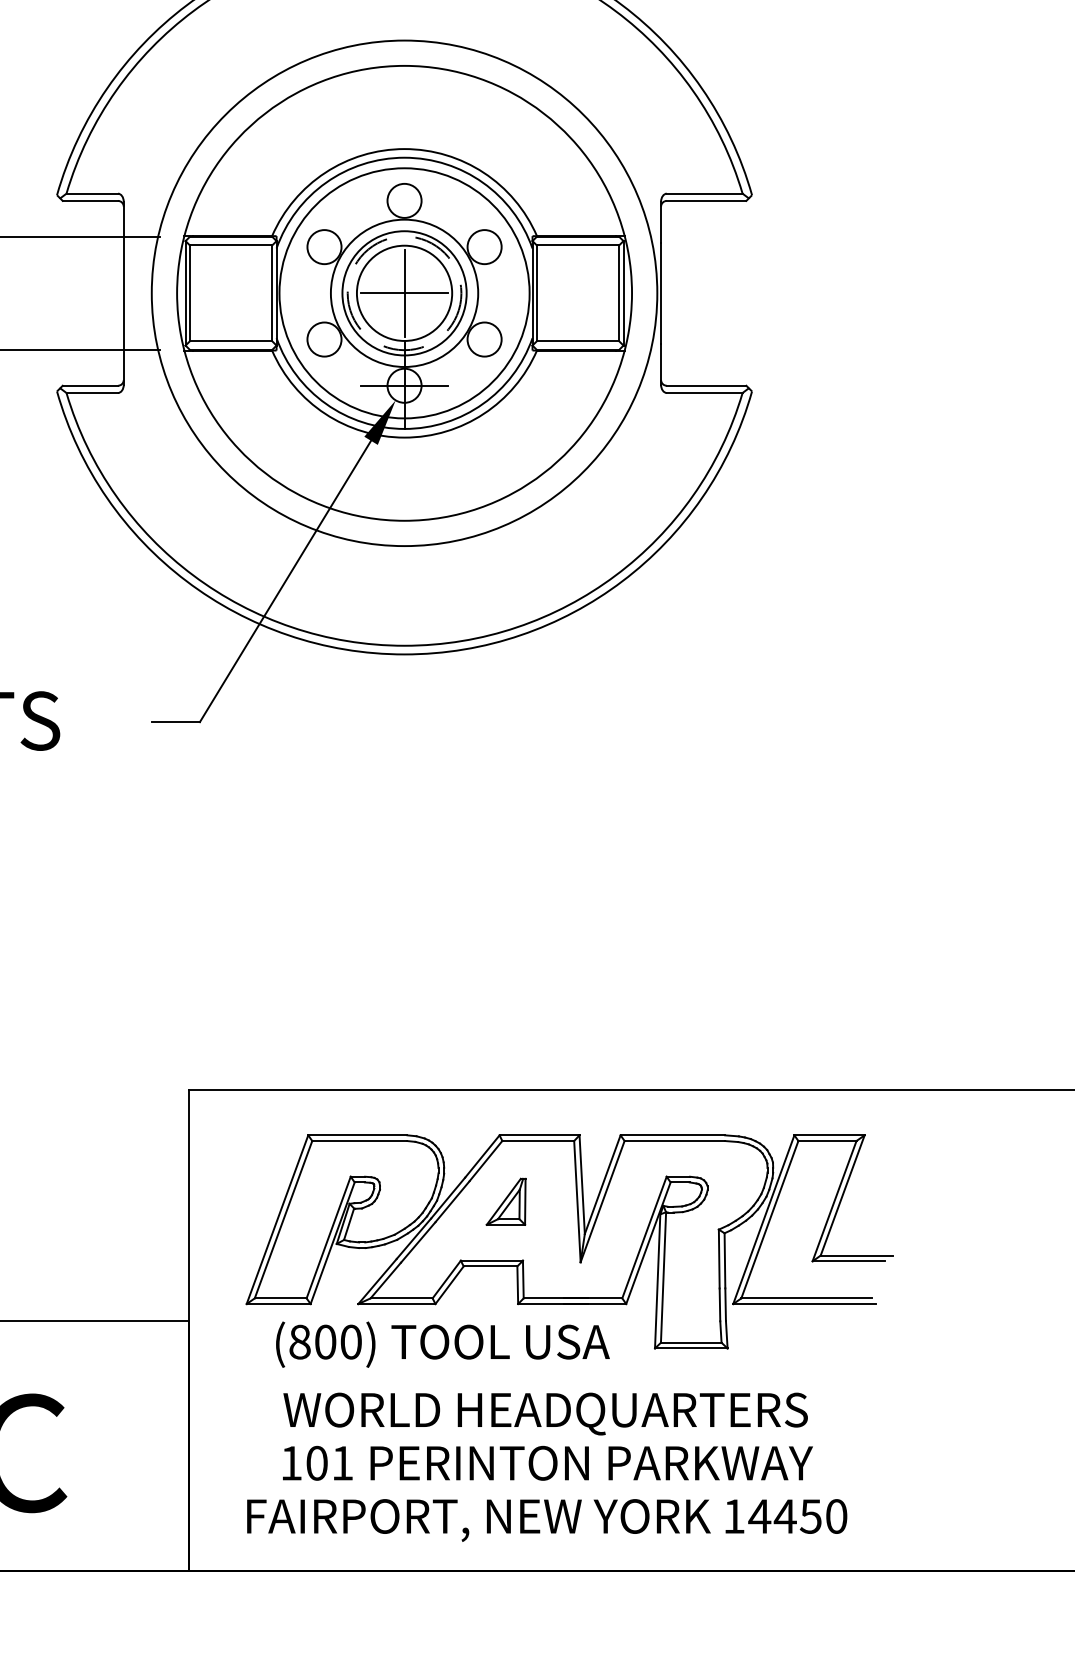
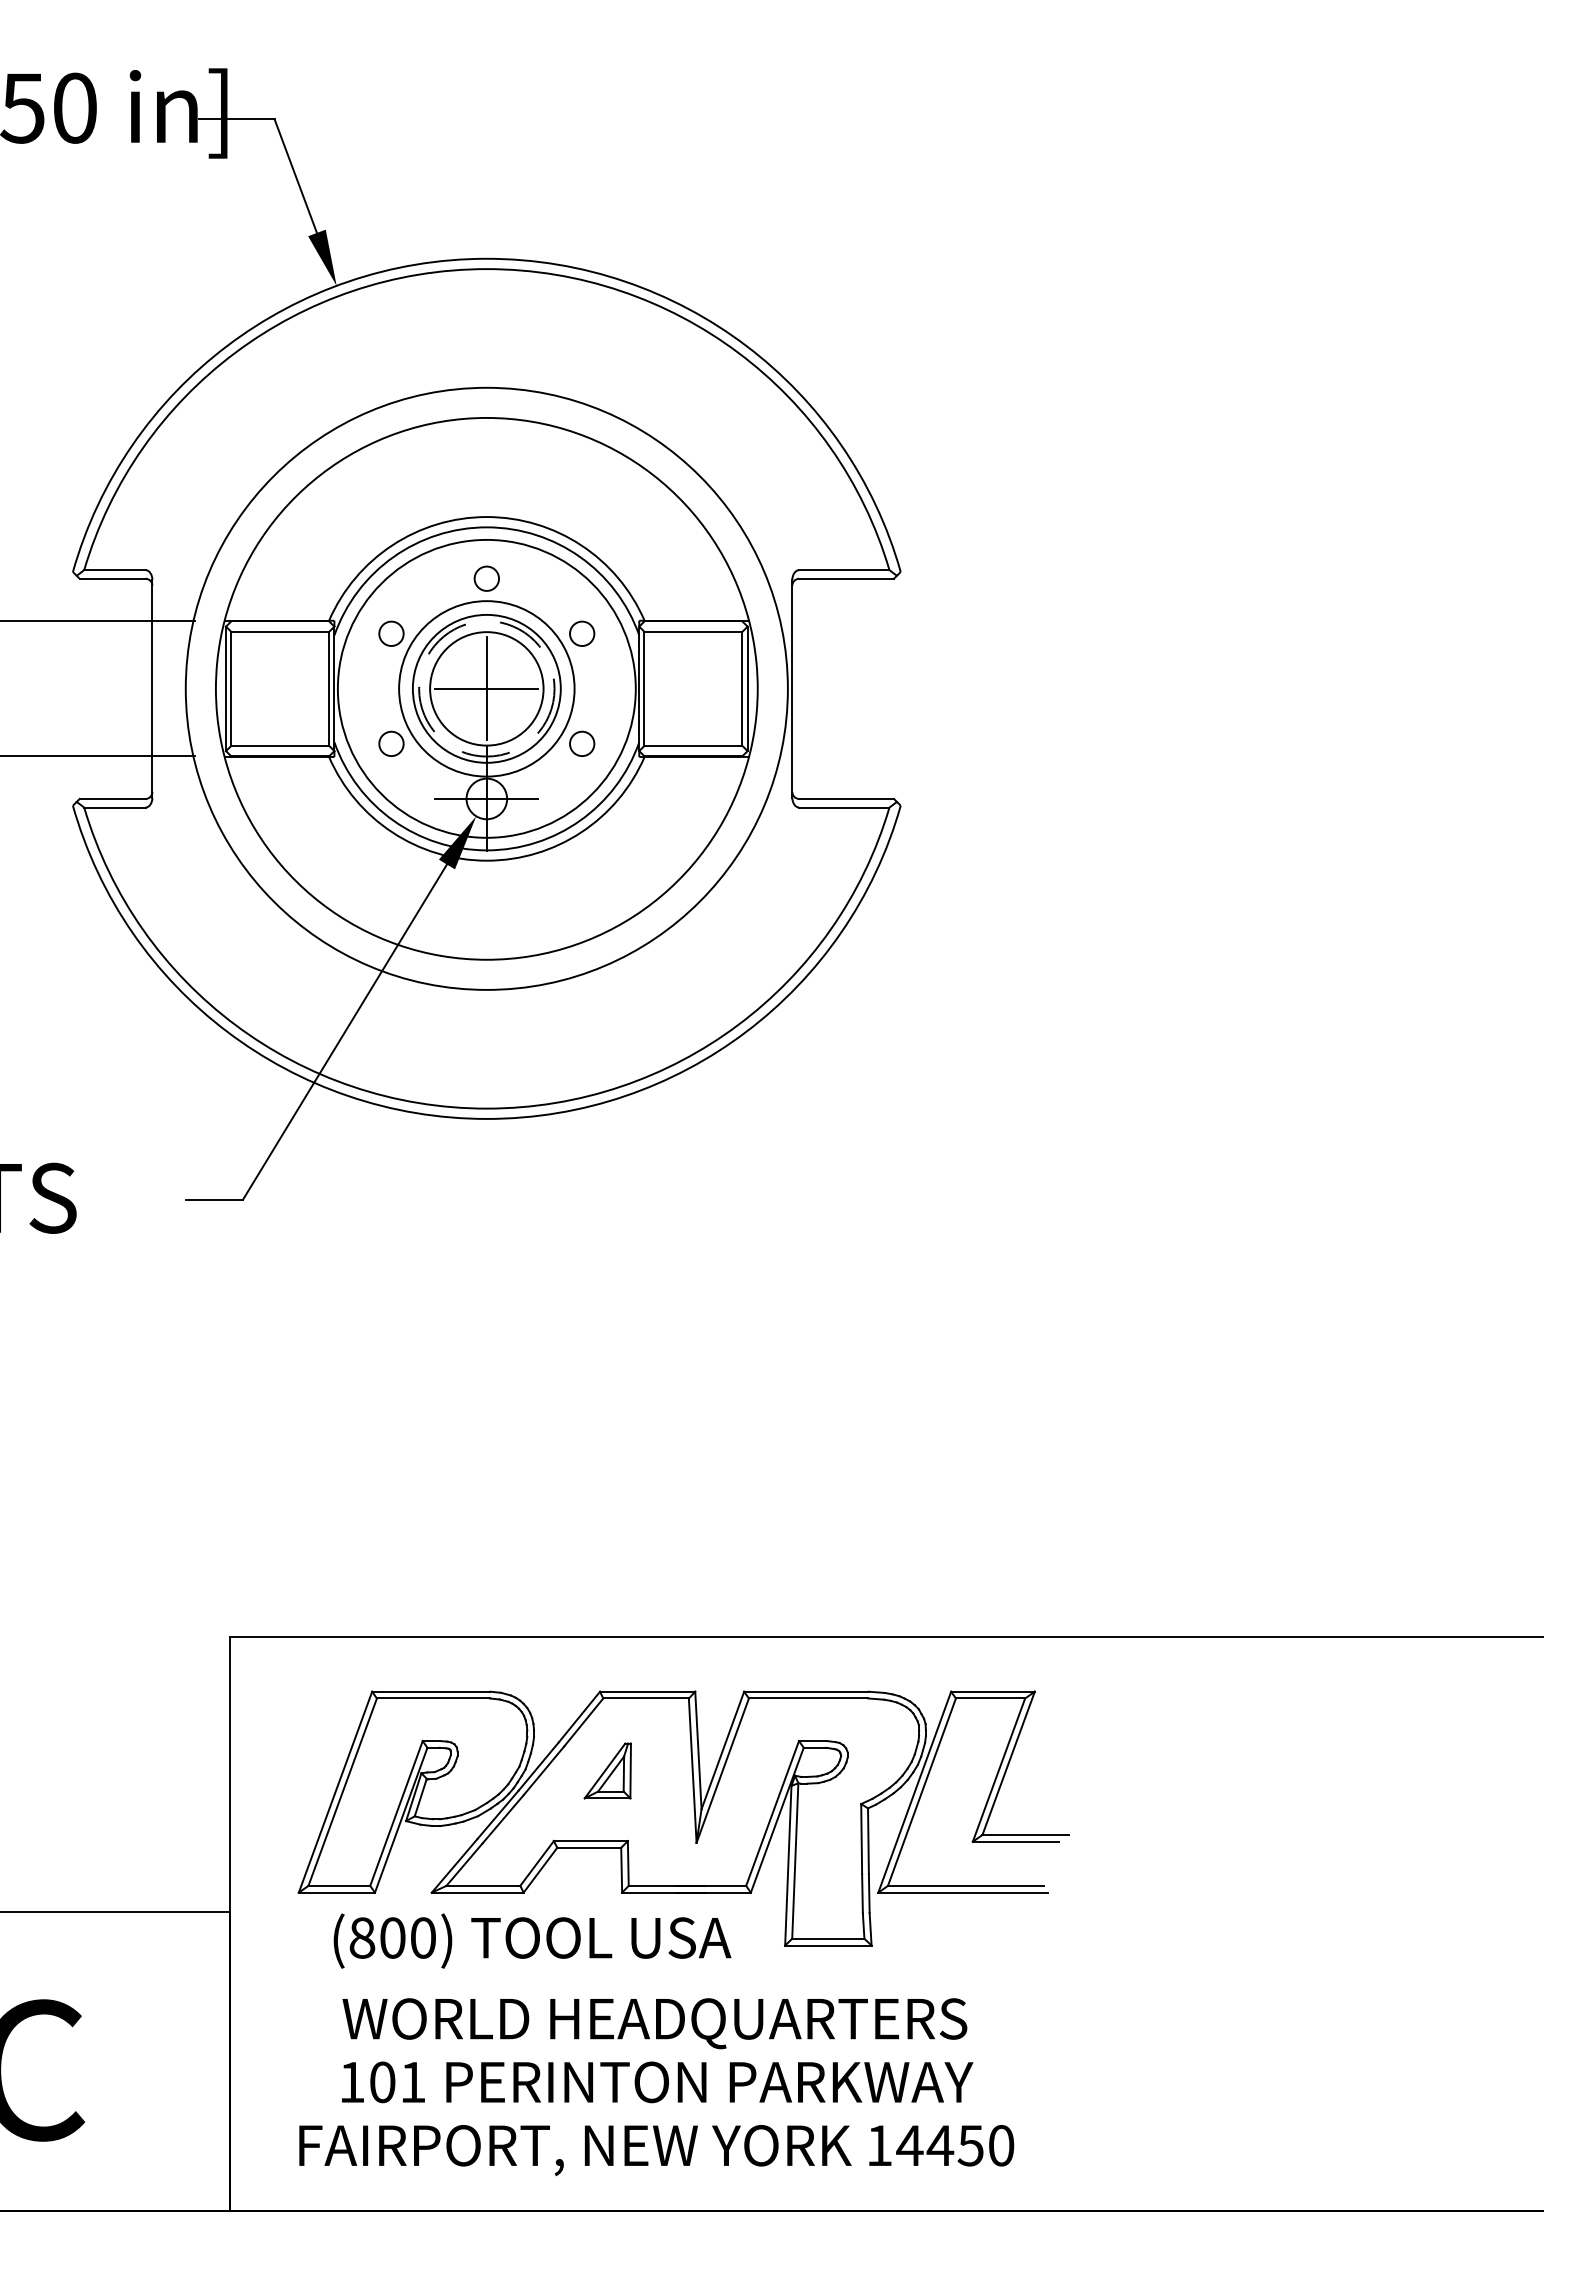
circle: (404, 200) -> (486, 578), size x0.6
circle: (324, 246) -> (391, 633), size x0.6
circle: (484, 246) -> (581, 633), size x0.6
circle: (324, 339) -> (391, 743), size x0.6
circle: (484, 339) -> (581, 743), size x0.6

